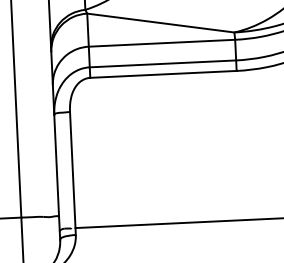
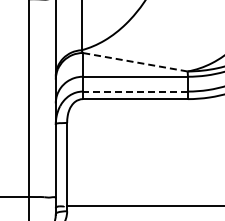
line: (159, 23) -> (134, 62), solid -> dashed
line: (163, 63) -> (135, 91), solid -> dashed

